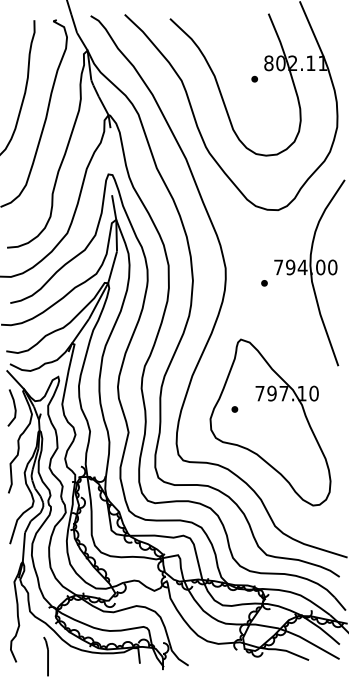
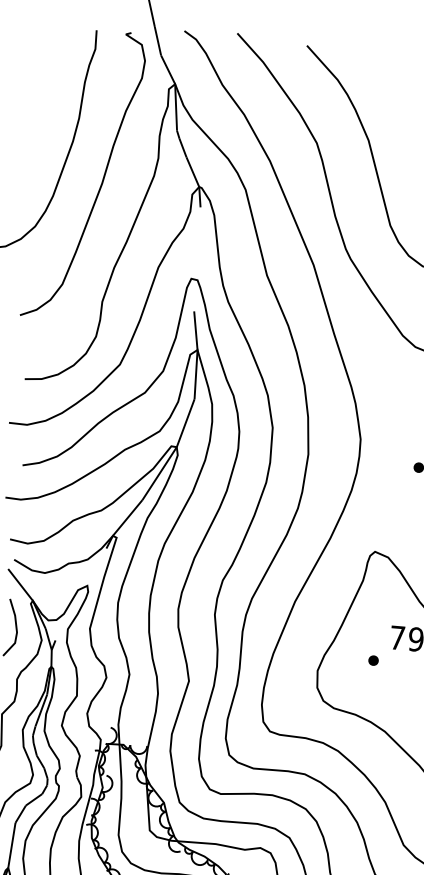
part: (234, 409) -> (372, 660), moved

